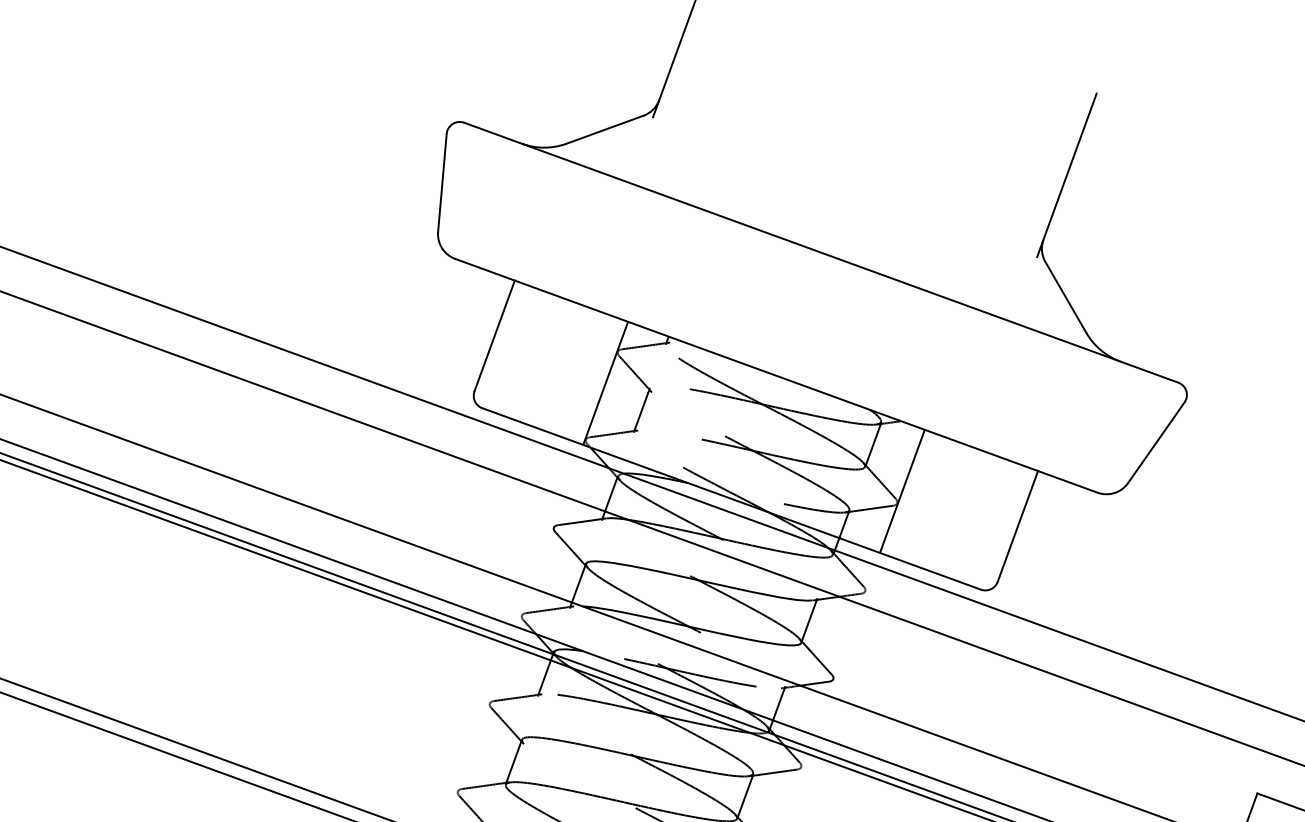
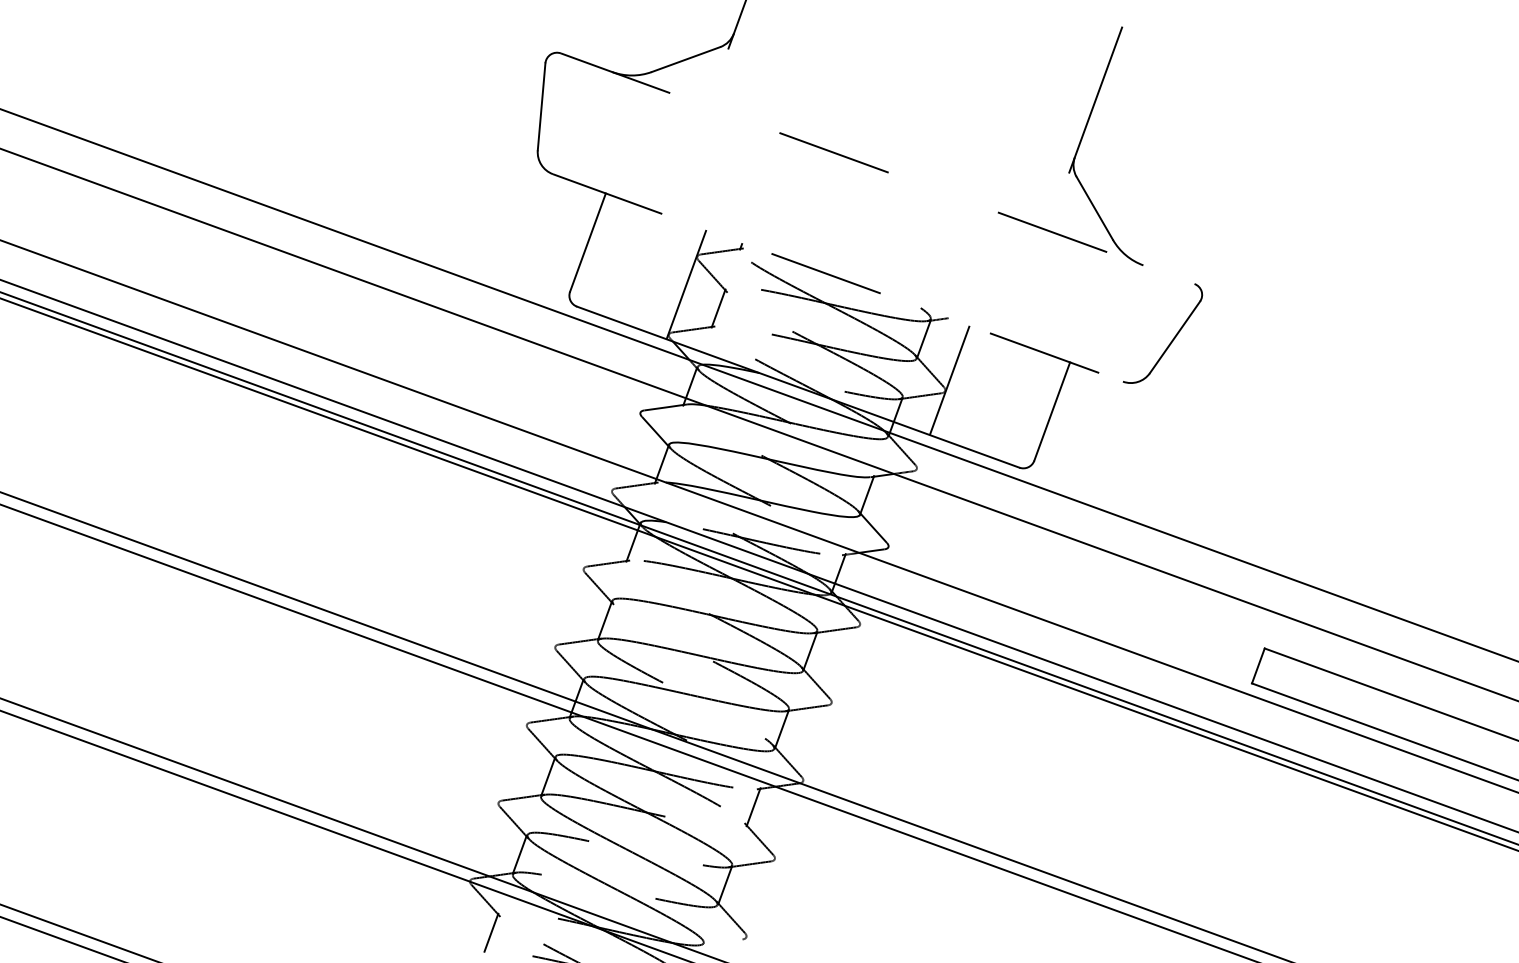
line: (822, 252) -> (878, 168), solid -> dashed
line: (777, 376) -> (838, 278), solid -> dashed

